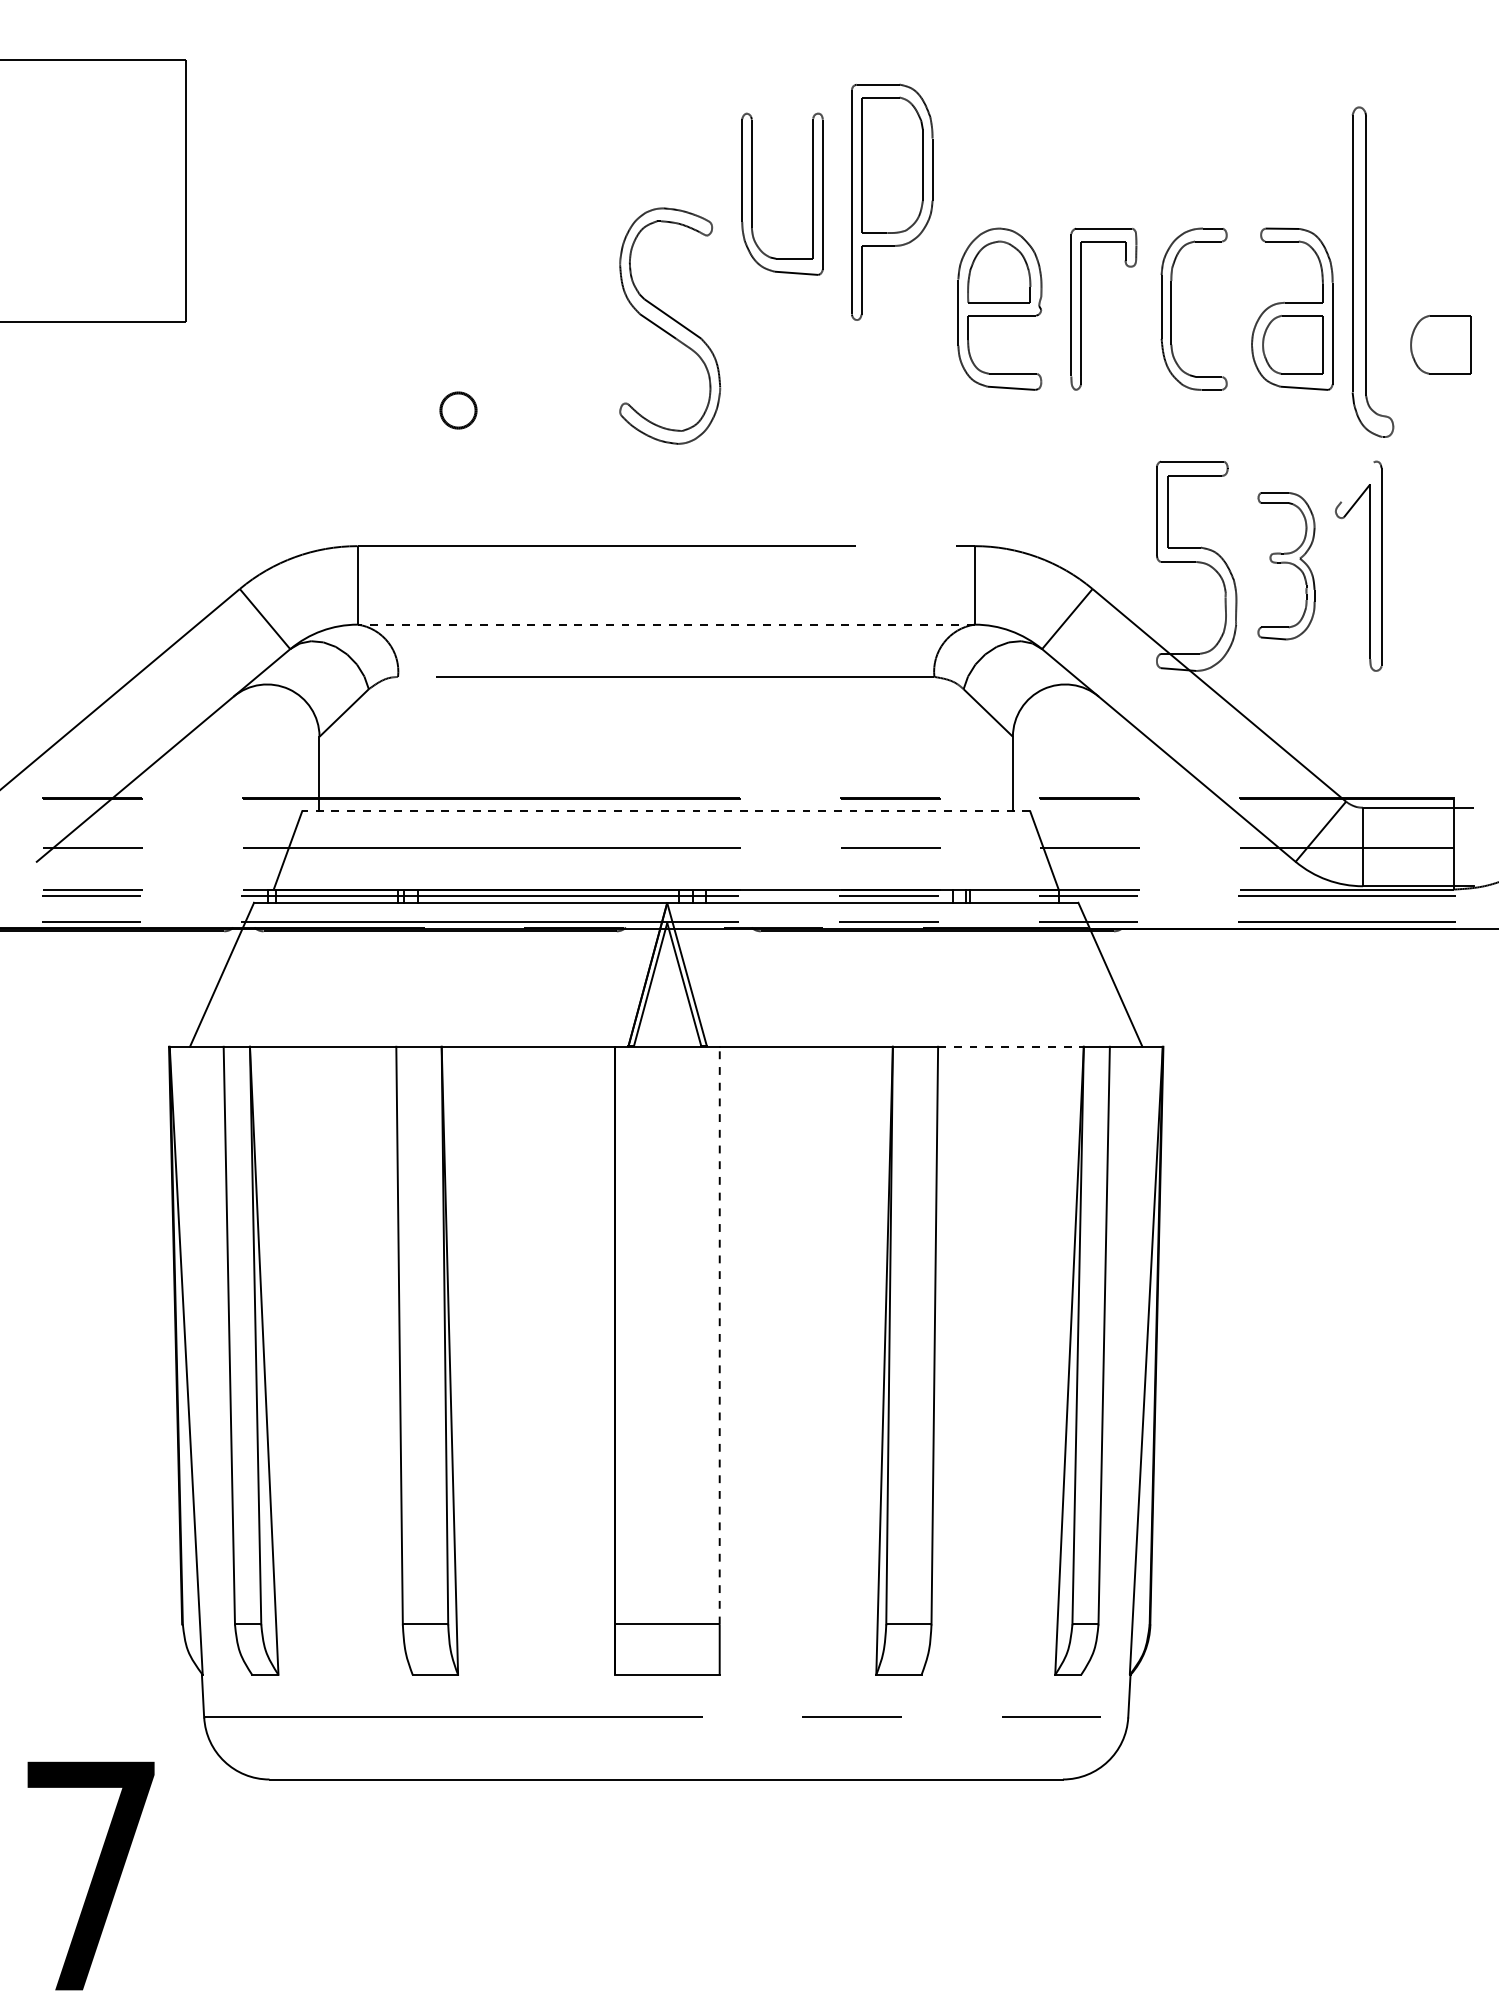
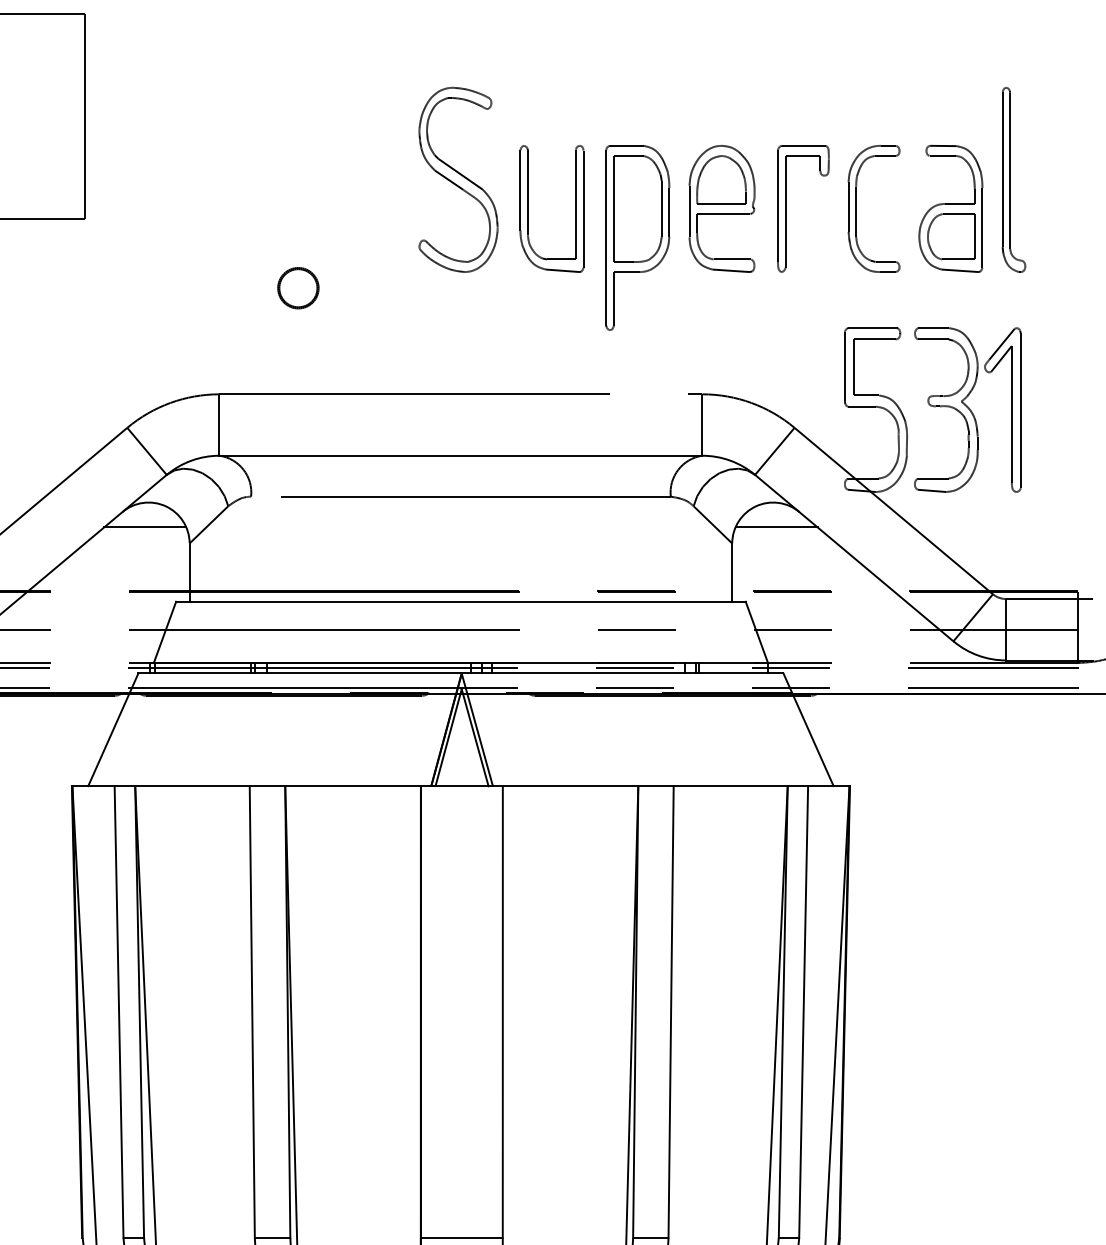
part: (752, 193) -> (528, 208), moved
part: (892, 201) -> (638, 237), moved
part: (1372, 271) -> (1013, 179), size x0.71
part: (670, 325) -> (458, 179), moved
part: (1440, 344) -> (1066, 236), removed
part: (458, 410) -> (298, 288), size x1.43
line: (1357, 481) -> (1001, 343), added
part: (1286, 565) -> (946, 409), size x1.43
line: (666, 624) -> (461, 455), dashed -> solid
line: (262, 716) -> (145, 527), added
line: (1069, 716) -> (776, 527), added
line: (666, 811) -> (461, 601), dashed -> solid
line: (1010, 1046) -> (730, 785), dashed -> solid
line: (719, 1335) -> (502, 1011), dashed -> solid

